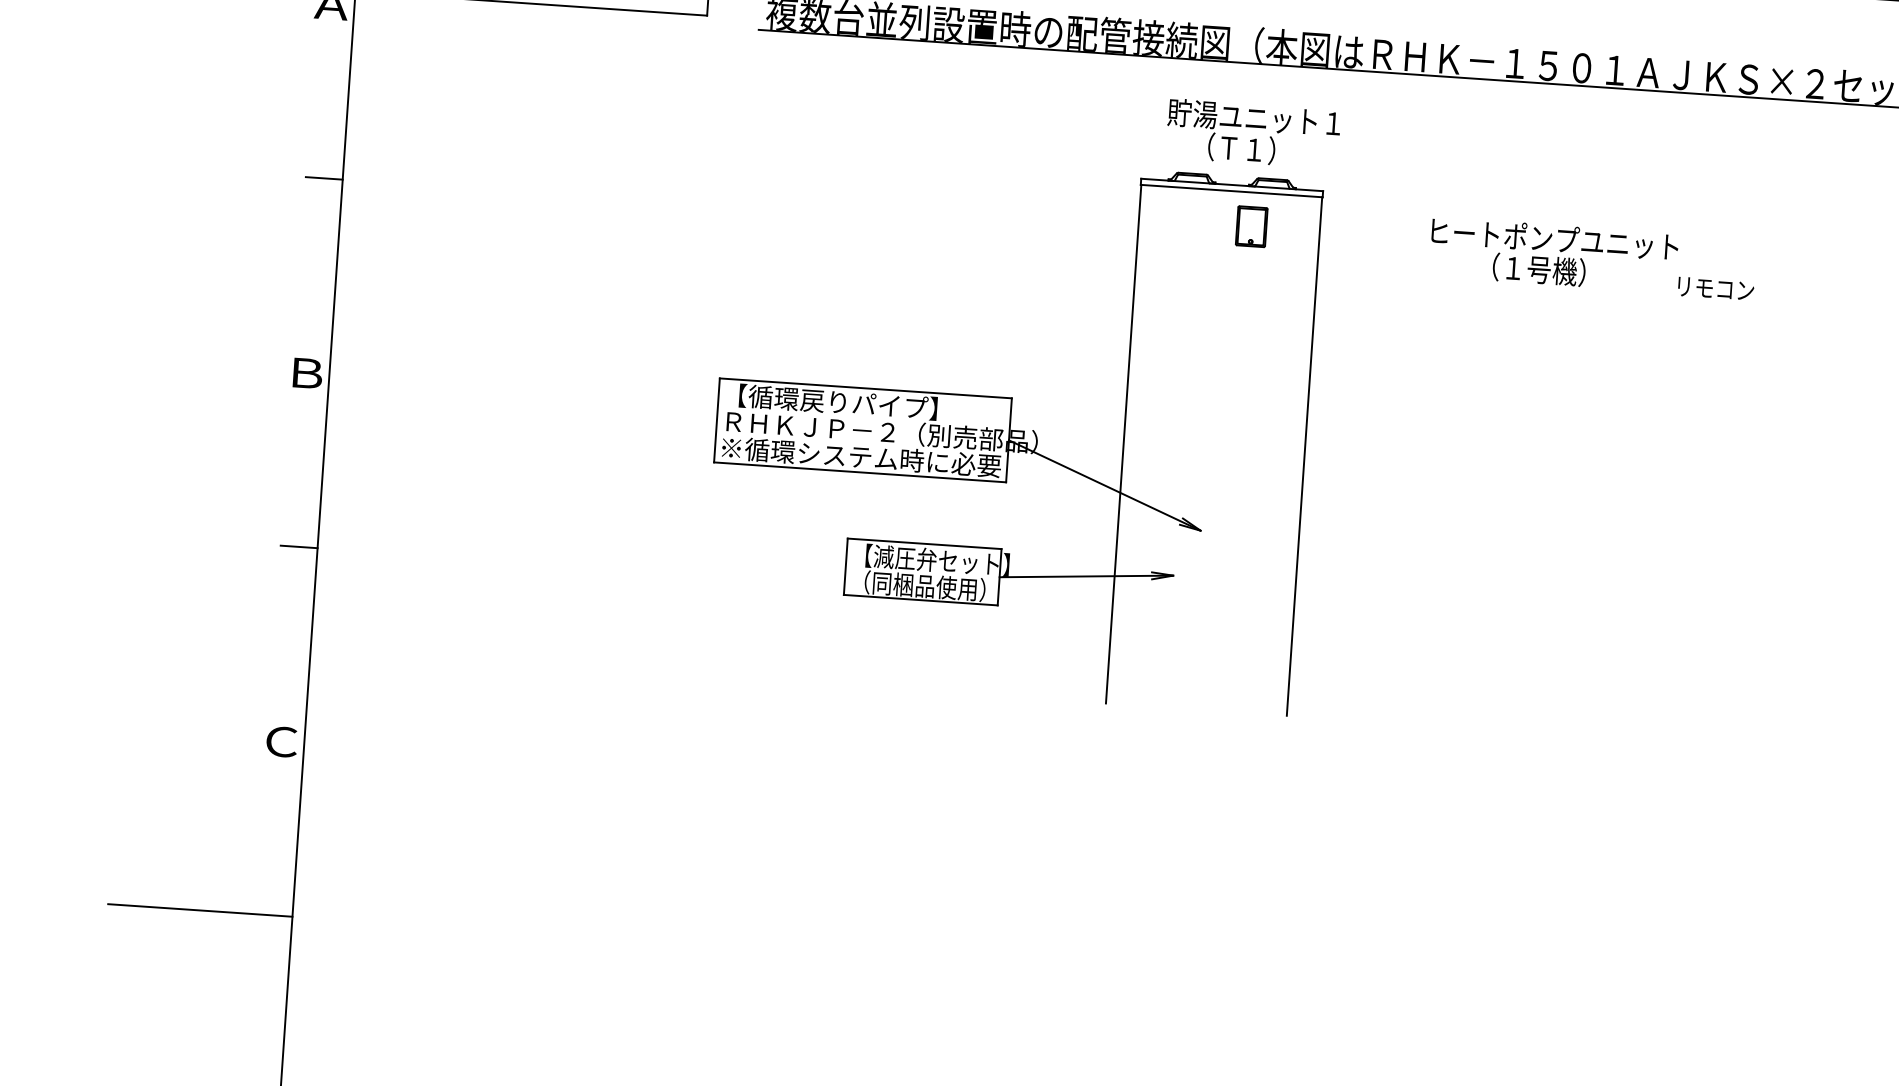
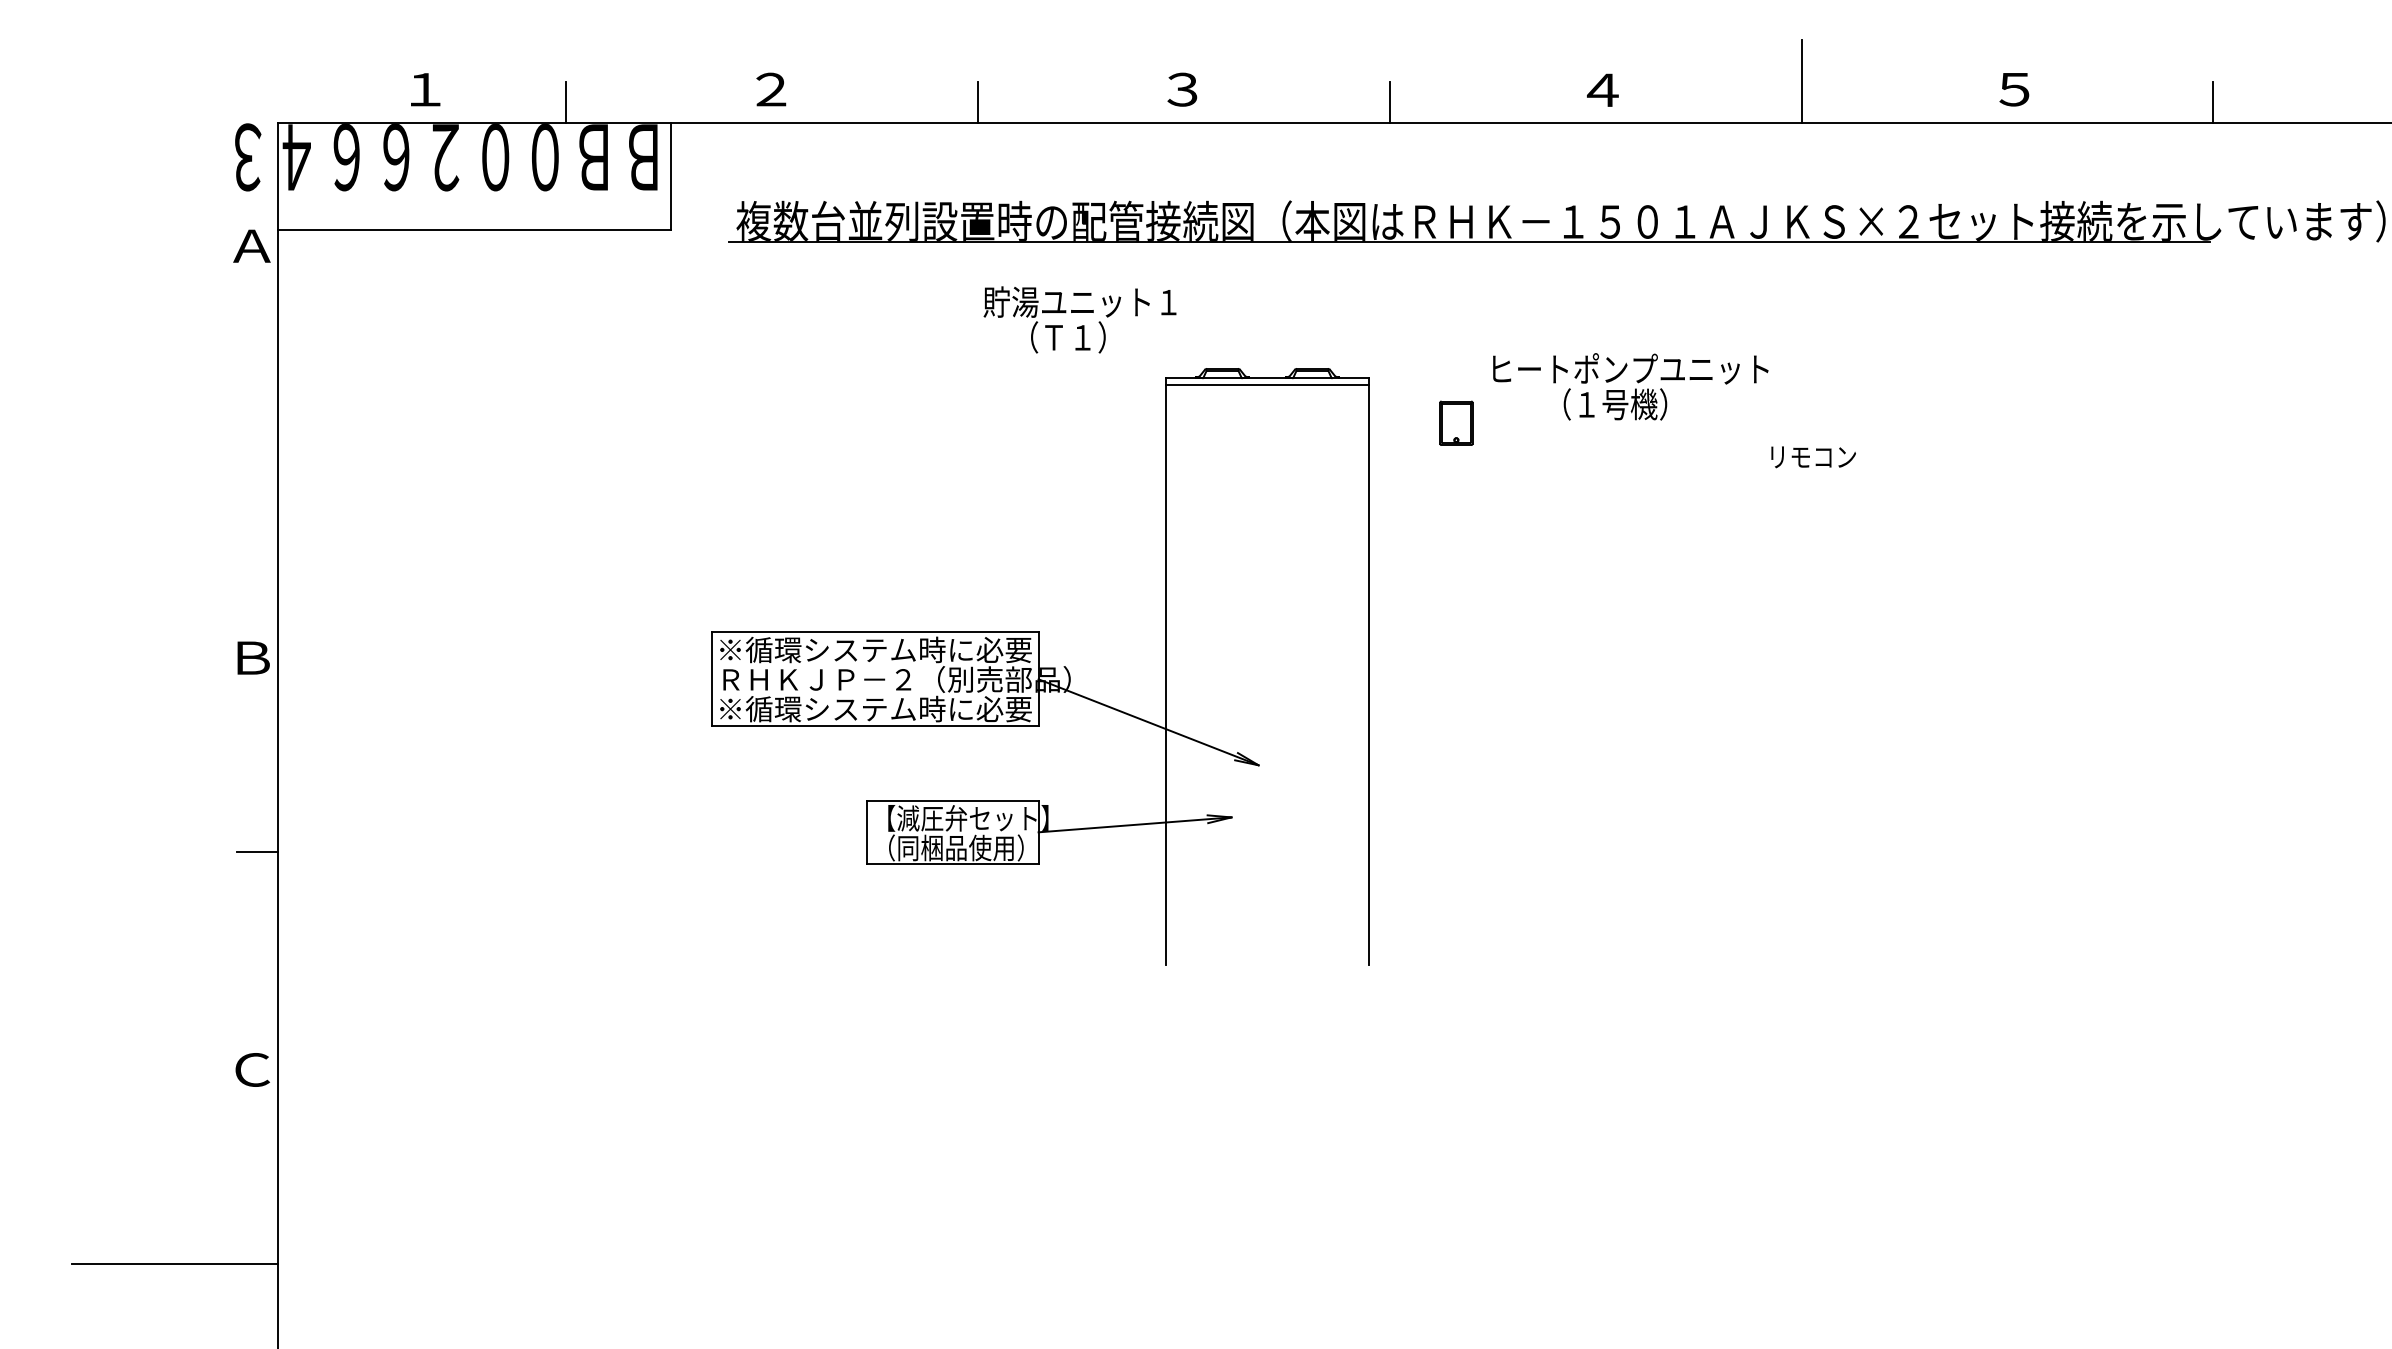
text: (1252, 133) -> (1079, 319), moved
line: (323, 178) -> (256, 439), removed
part: (1251, 226) -> (1456, 422), moved
text: (1553, 254) -> (1630, 386), moved
text: (864, 403) -> (875, 649), 【循環戻りパイプ】 -> ※循環システム時に必要

